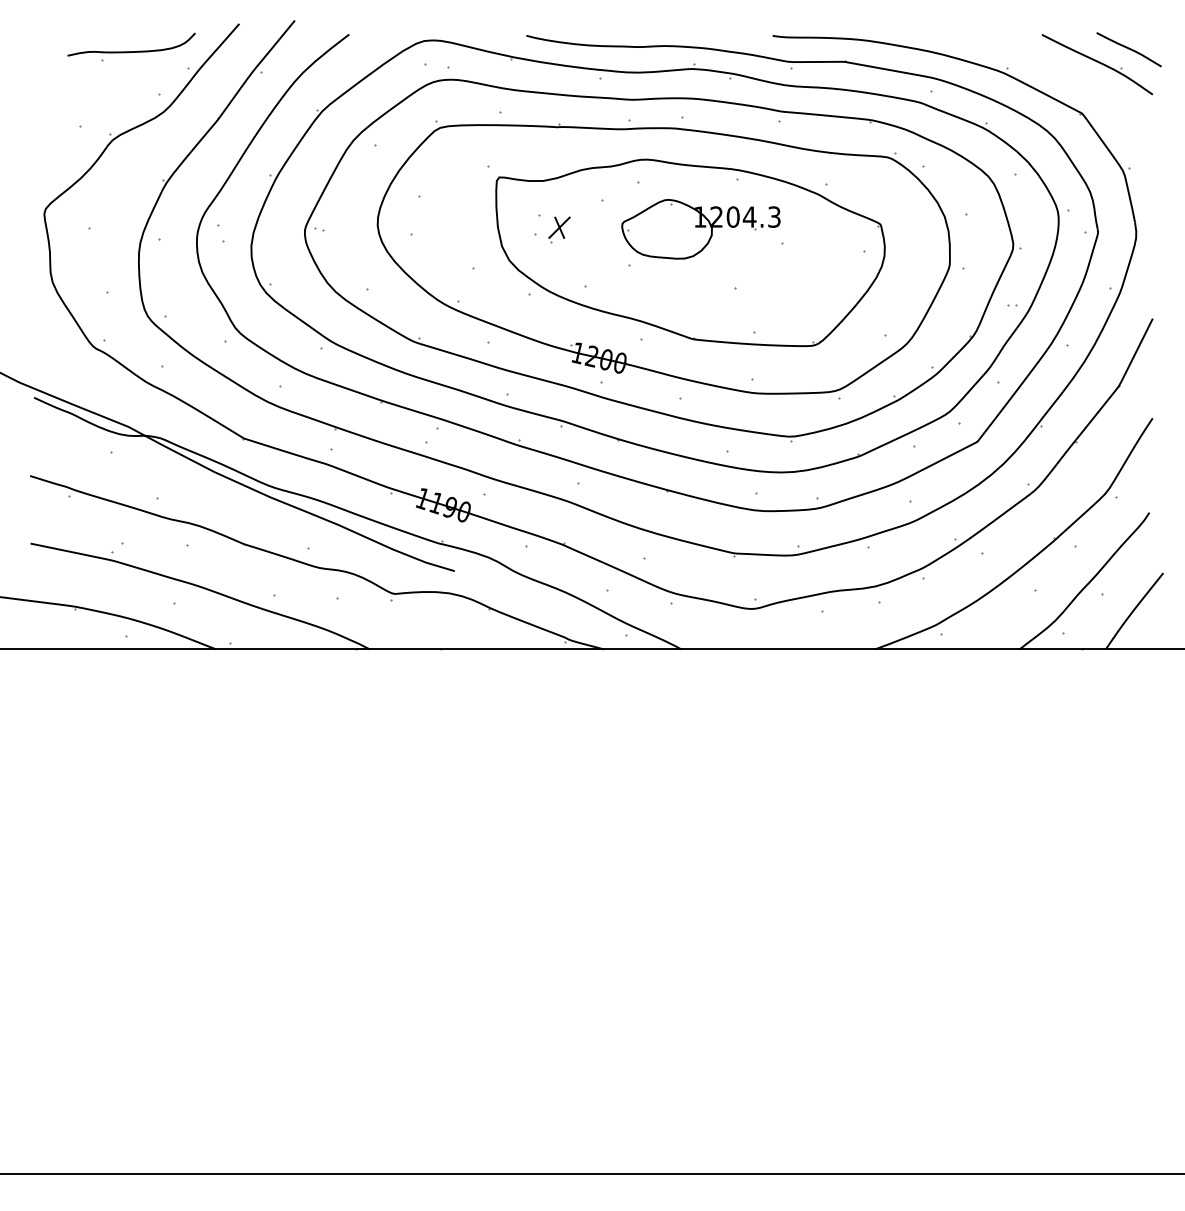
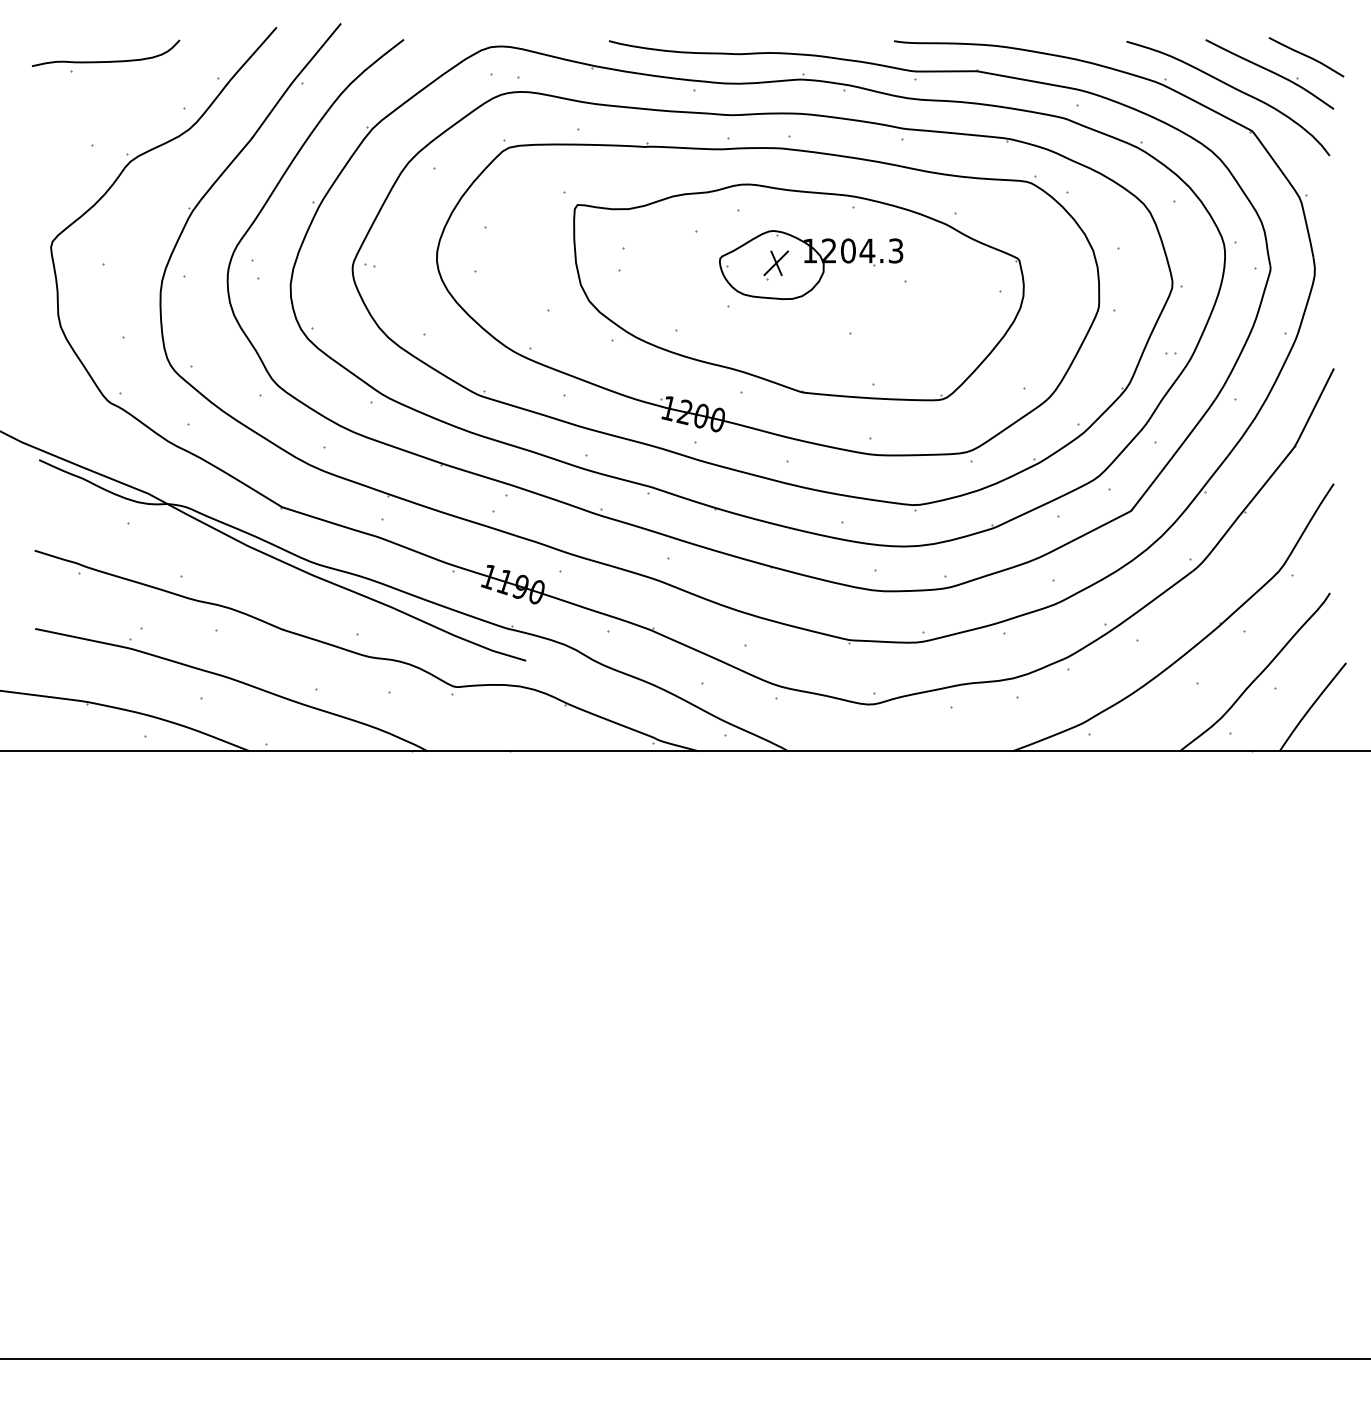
part: (131, 46) -> (106, 55), moved
curve: (1065, 76) -> (1232, 88), added
part: (559, 229) -> (776, 265), moved

